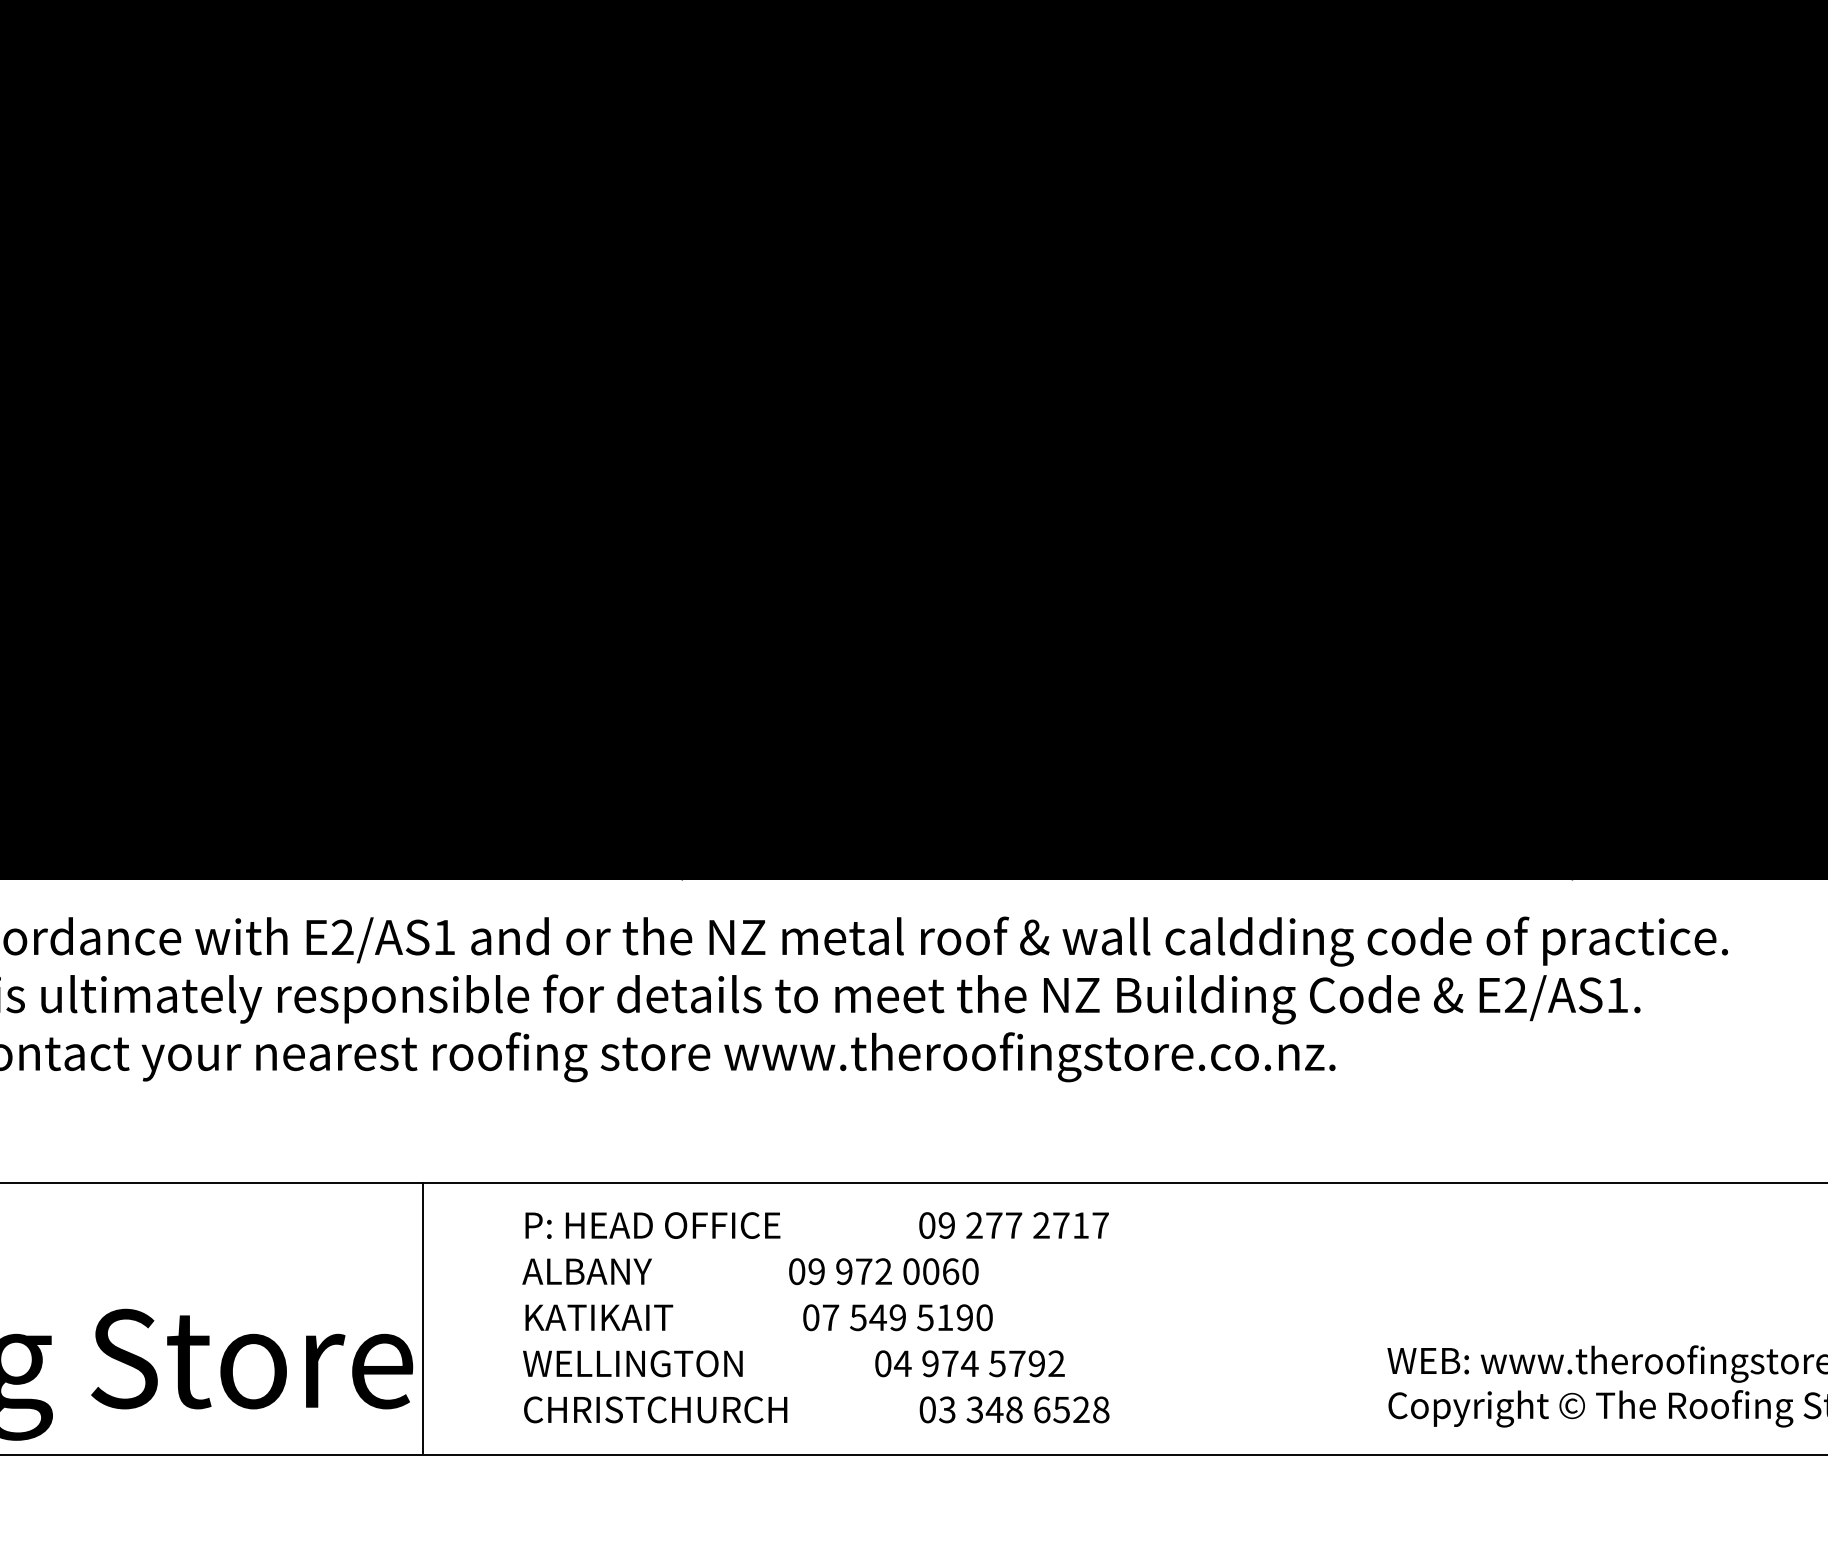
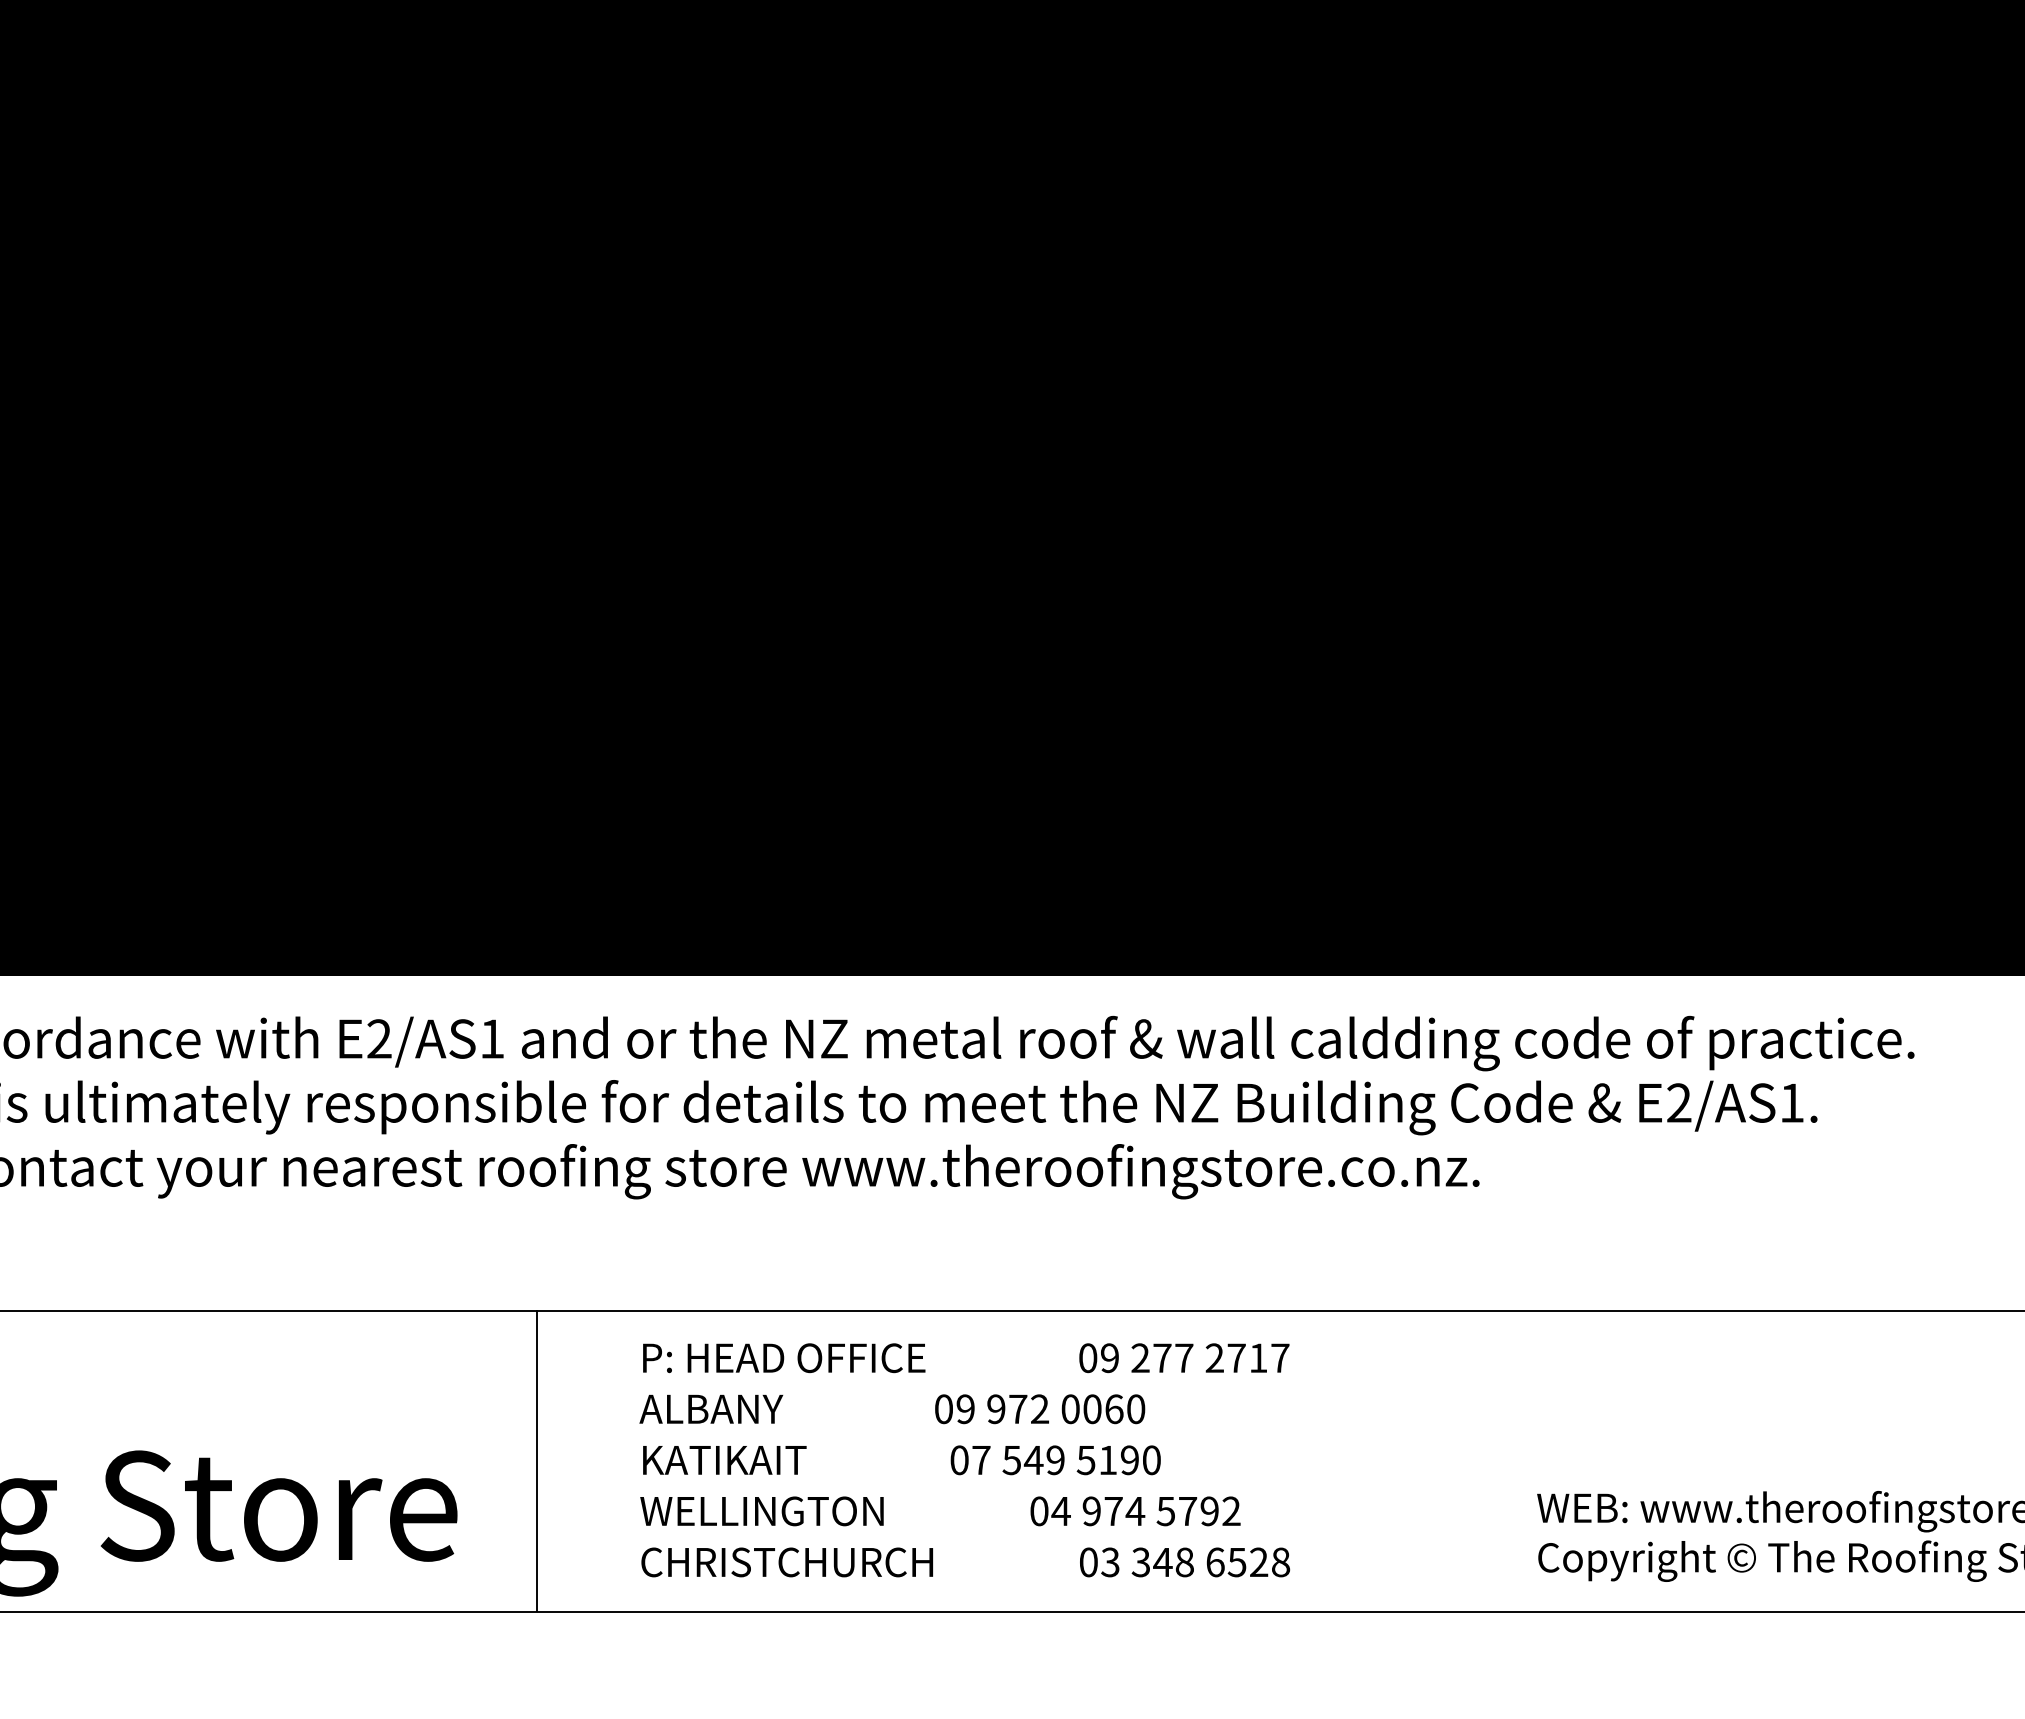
line: (423, 1317) -> (537, 1460), moved
text: (815, 1317) -> (964, 1460), moved

